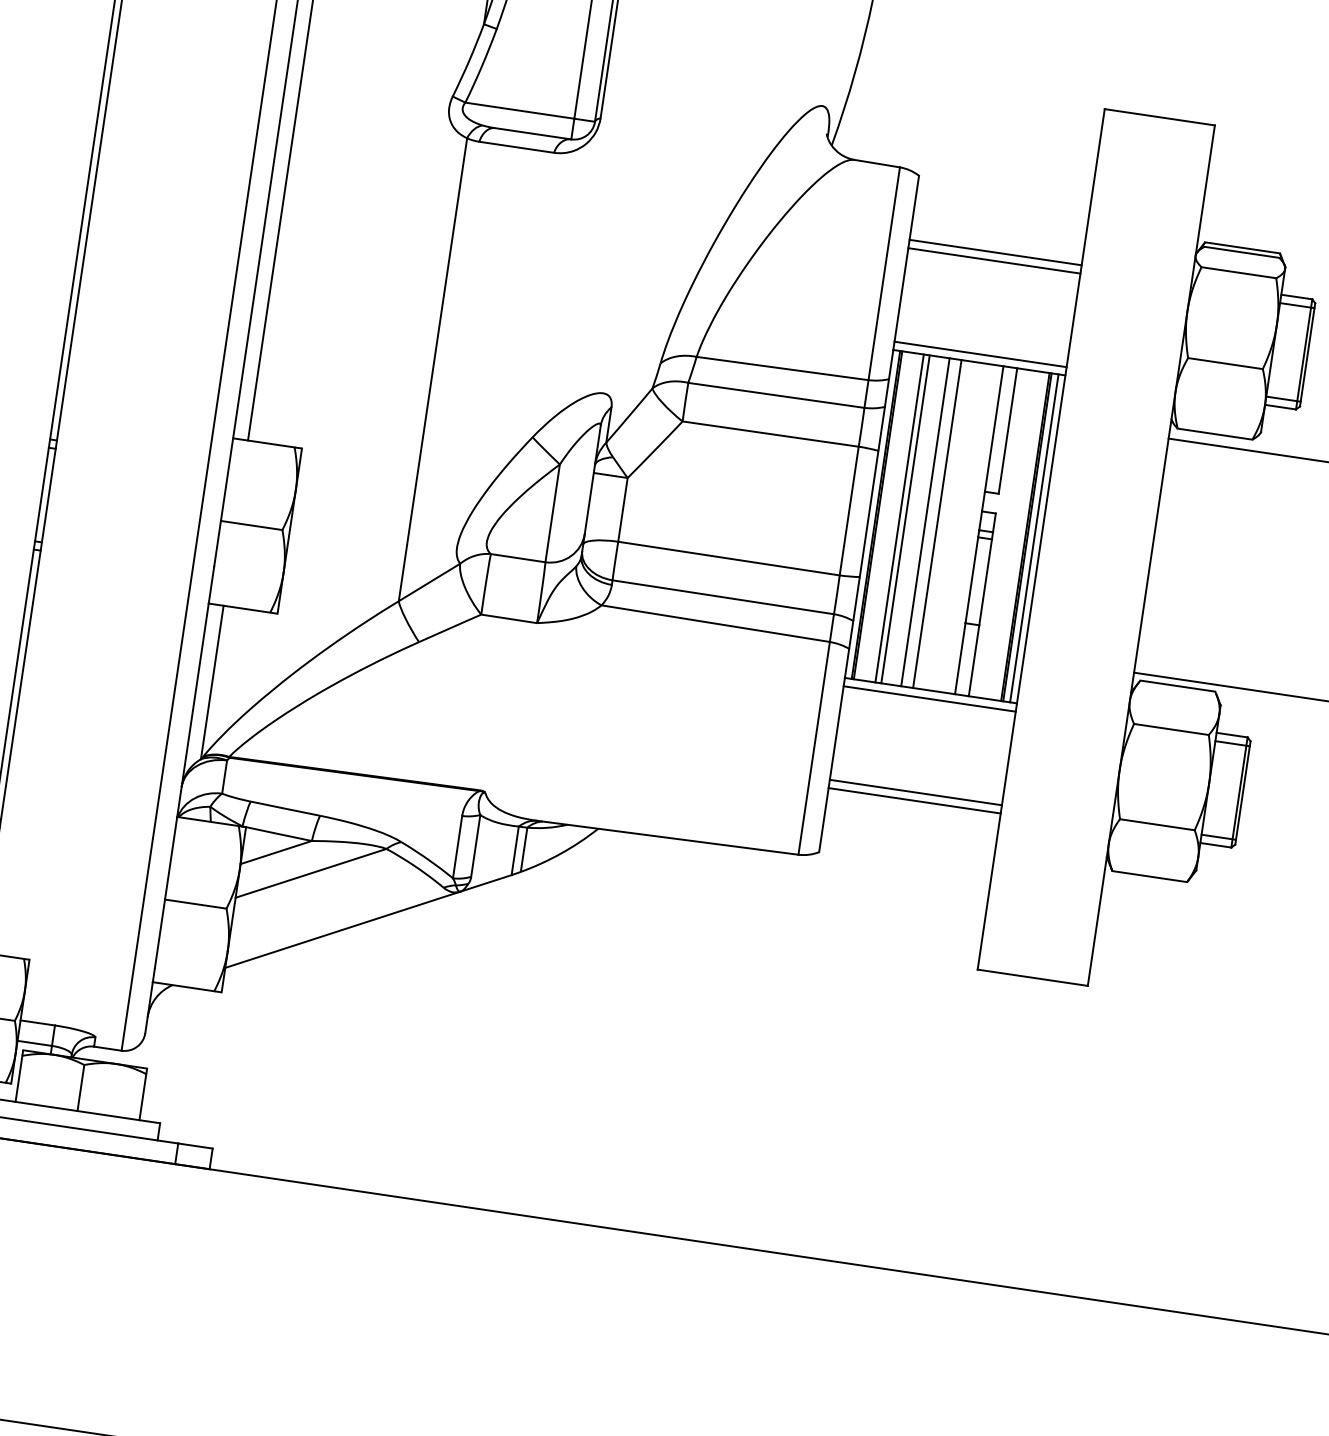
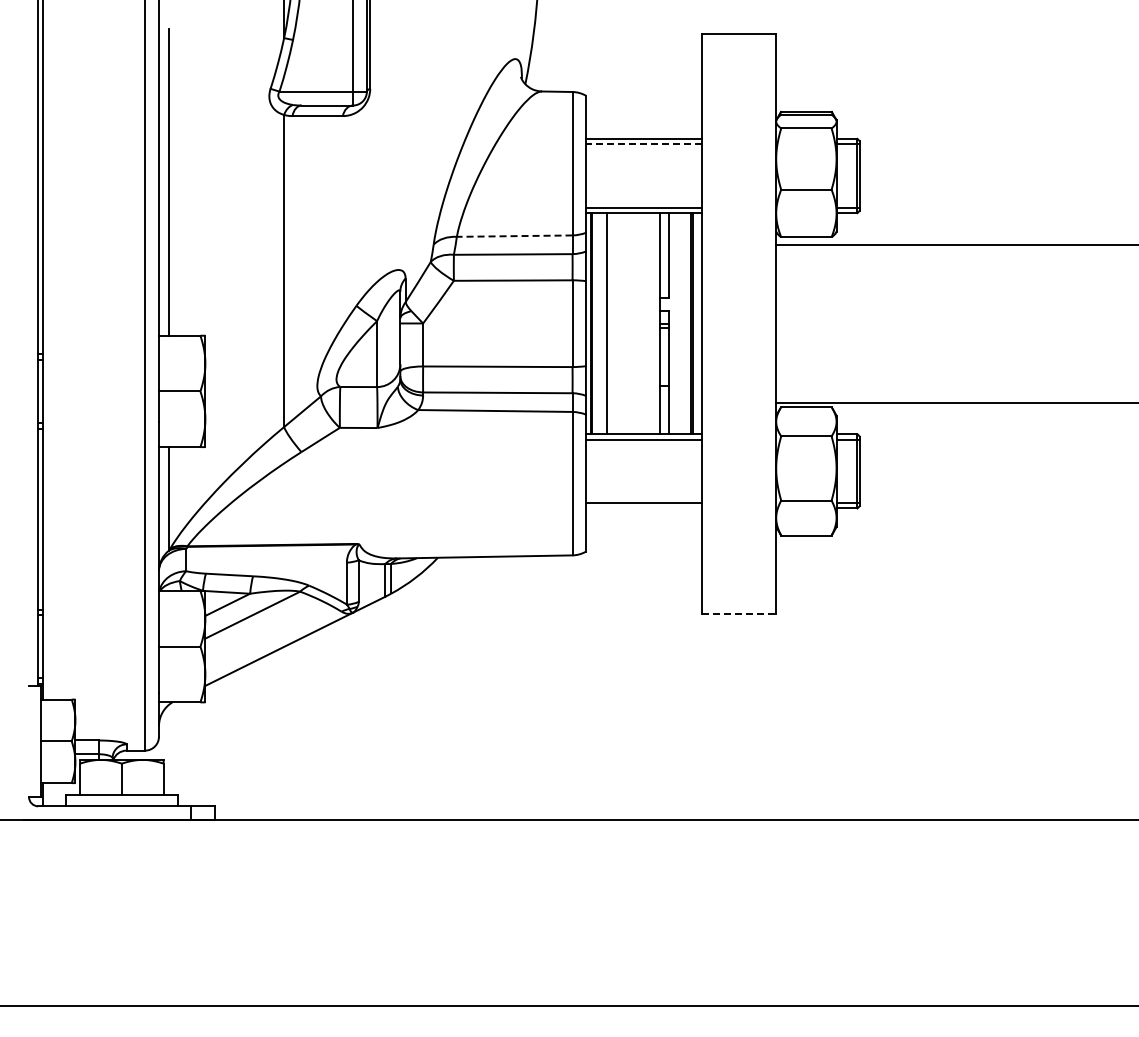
line: (993, 260) -> (643, 144), solid -> dashed
line: (782, 369) -> (514, 236), solid -> dashed
line: (905, 519) -> (610, 323), removed
line: (924, 521) -> (623, 323), removed
line: (936, 523) -> (631, 323), removed
line: (1034, 538) -> (697, 323), removed
line: (913, 800) -> (643, 508), removed
line: (1033, 977) -> (739, 613), solid -> dashed

